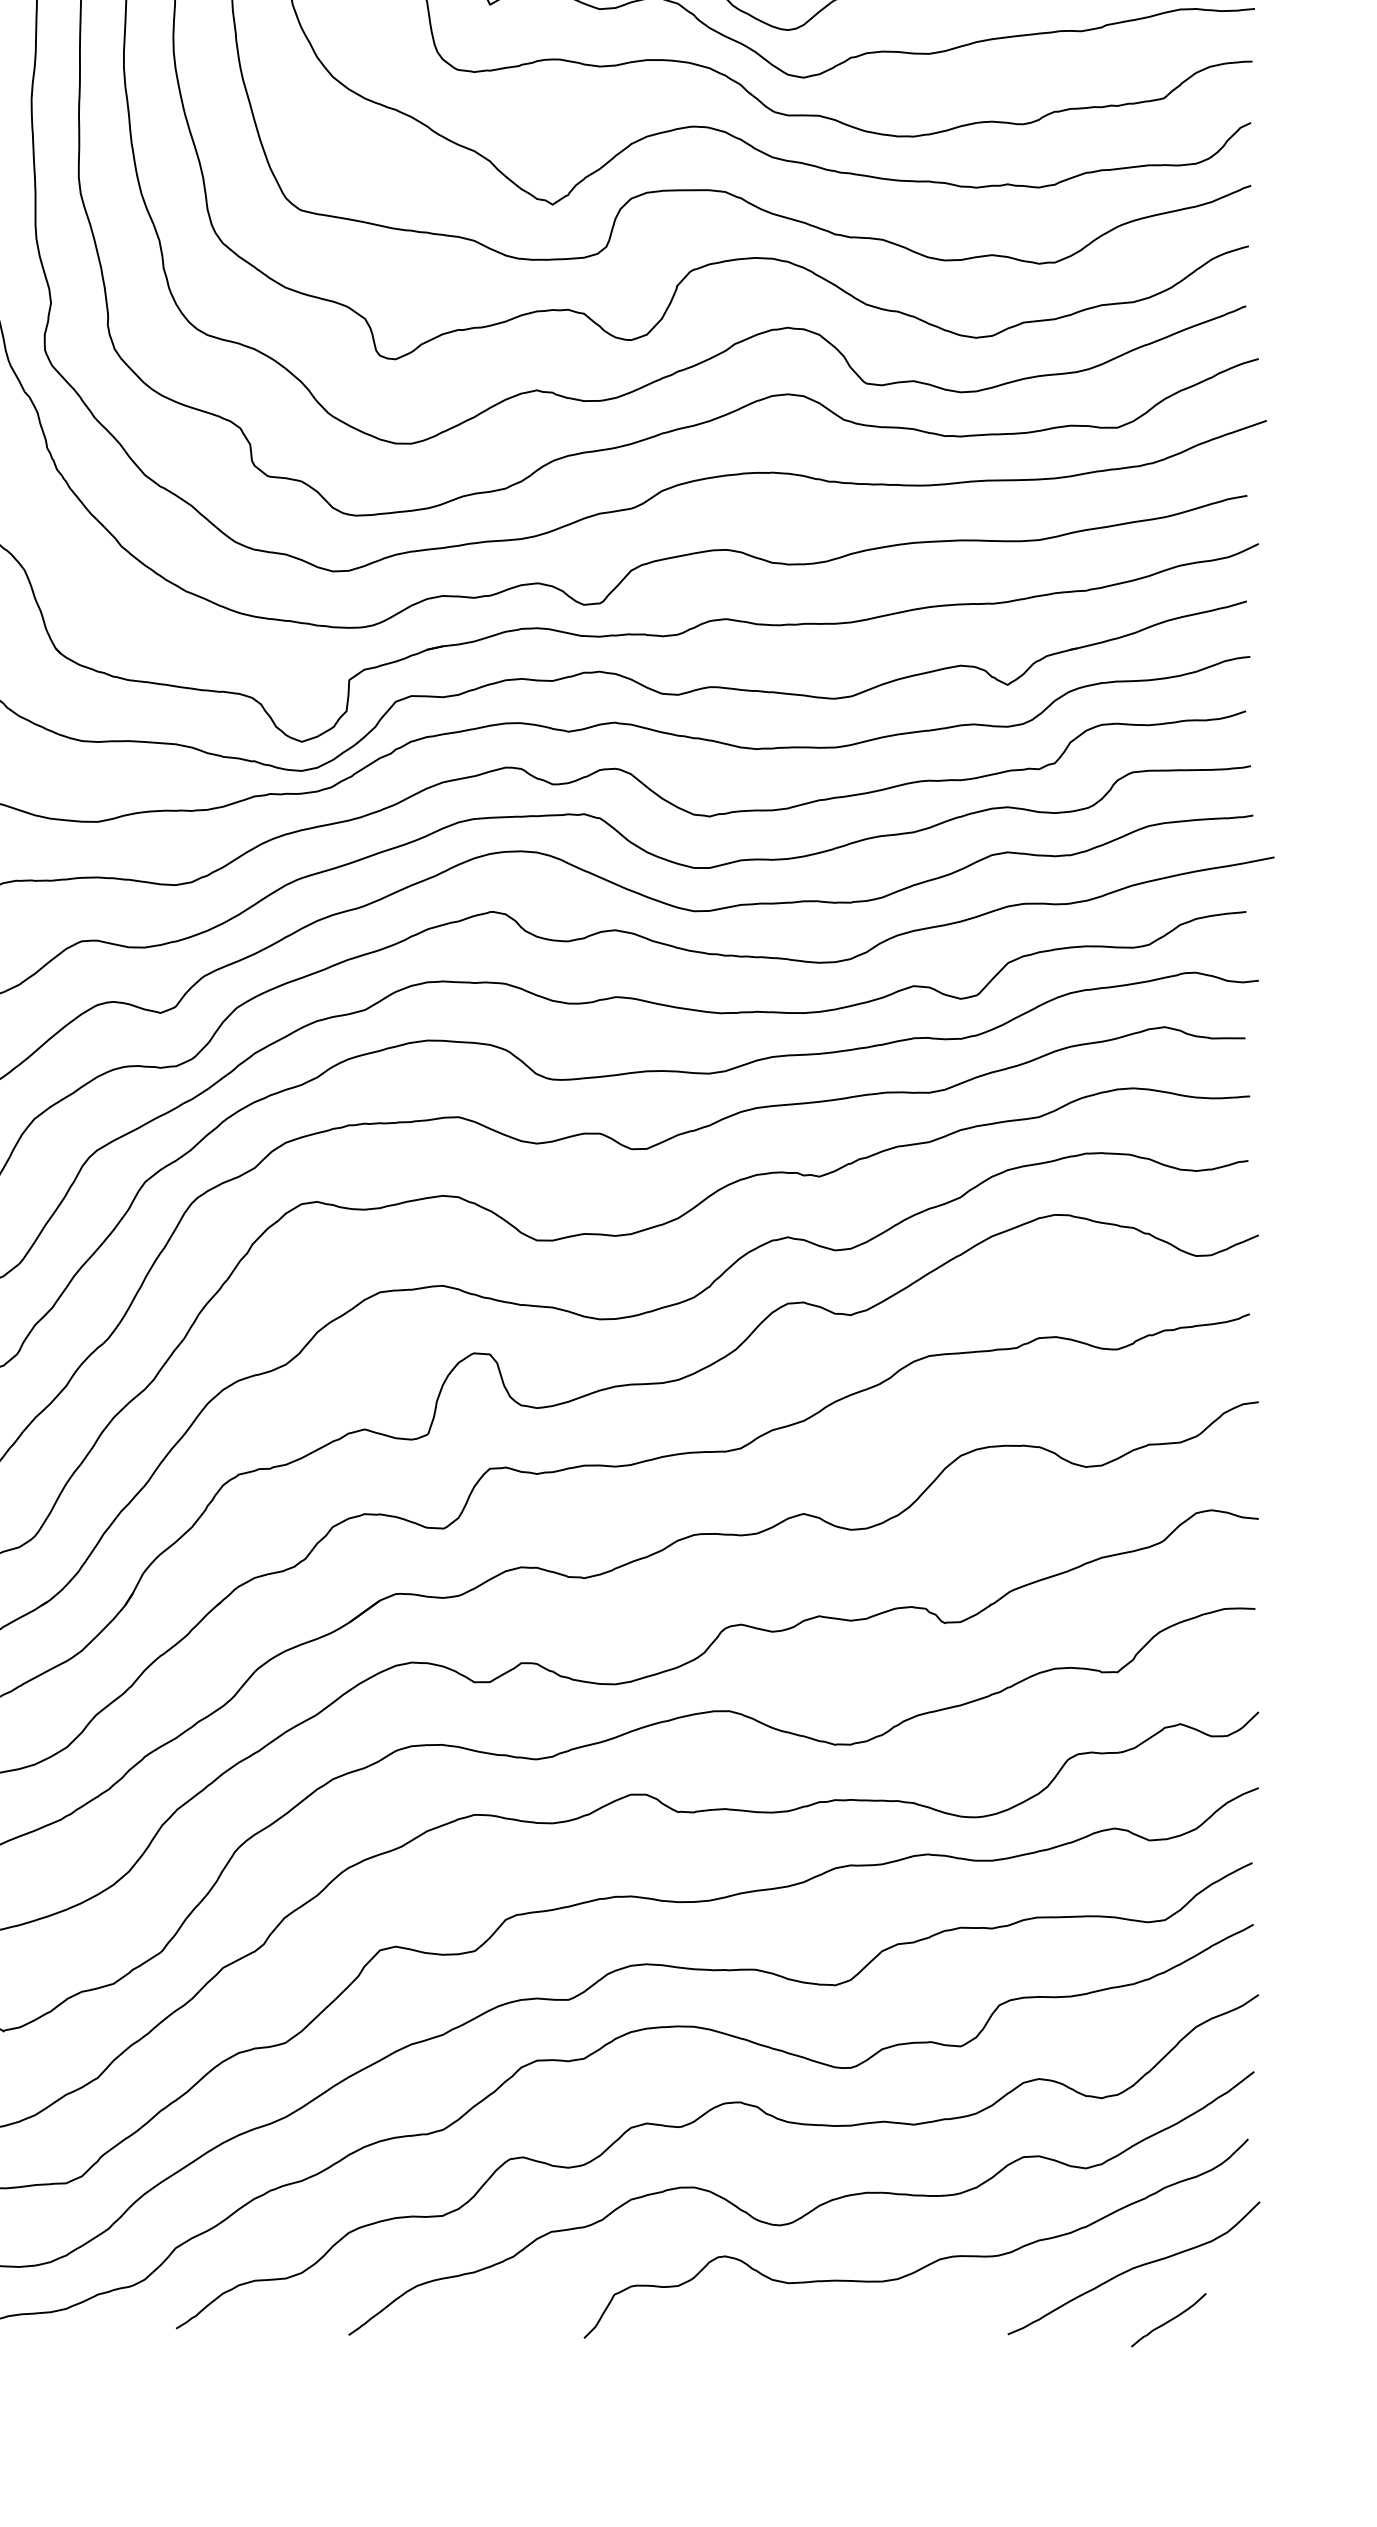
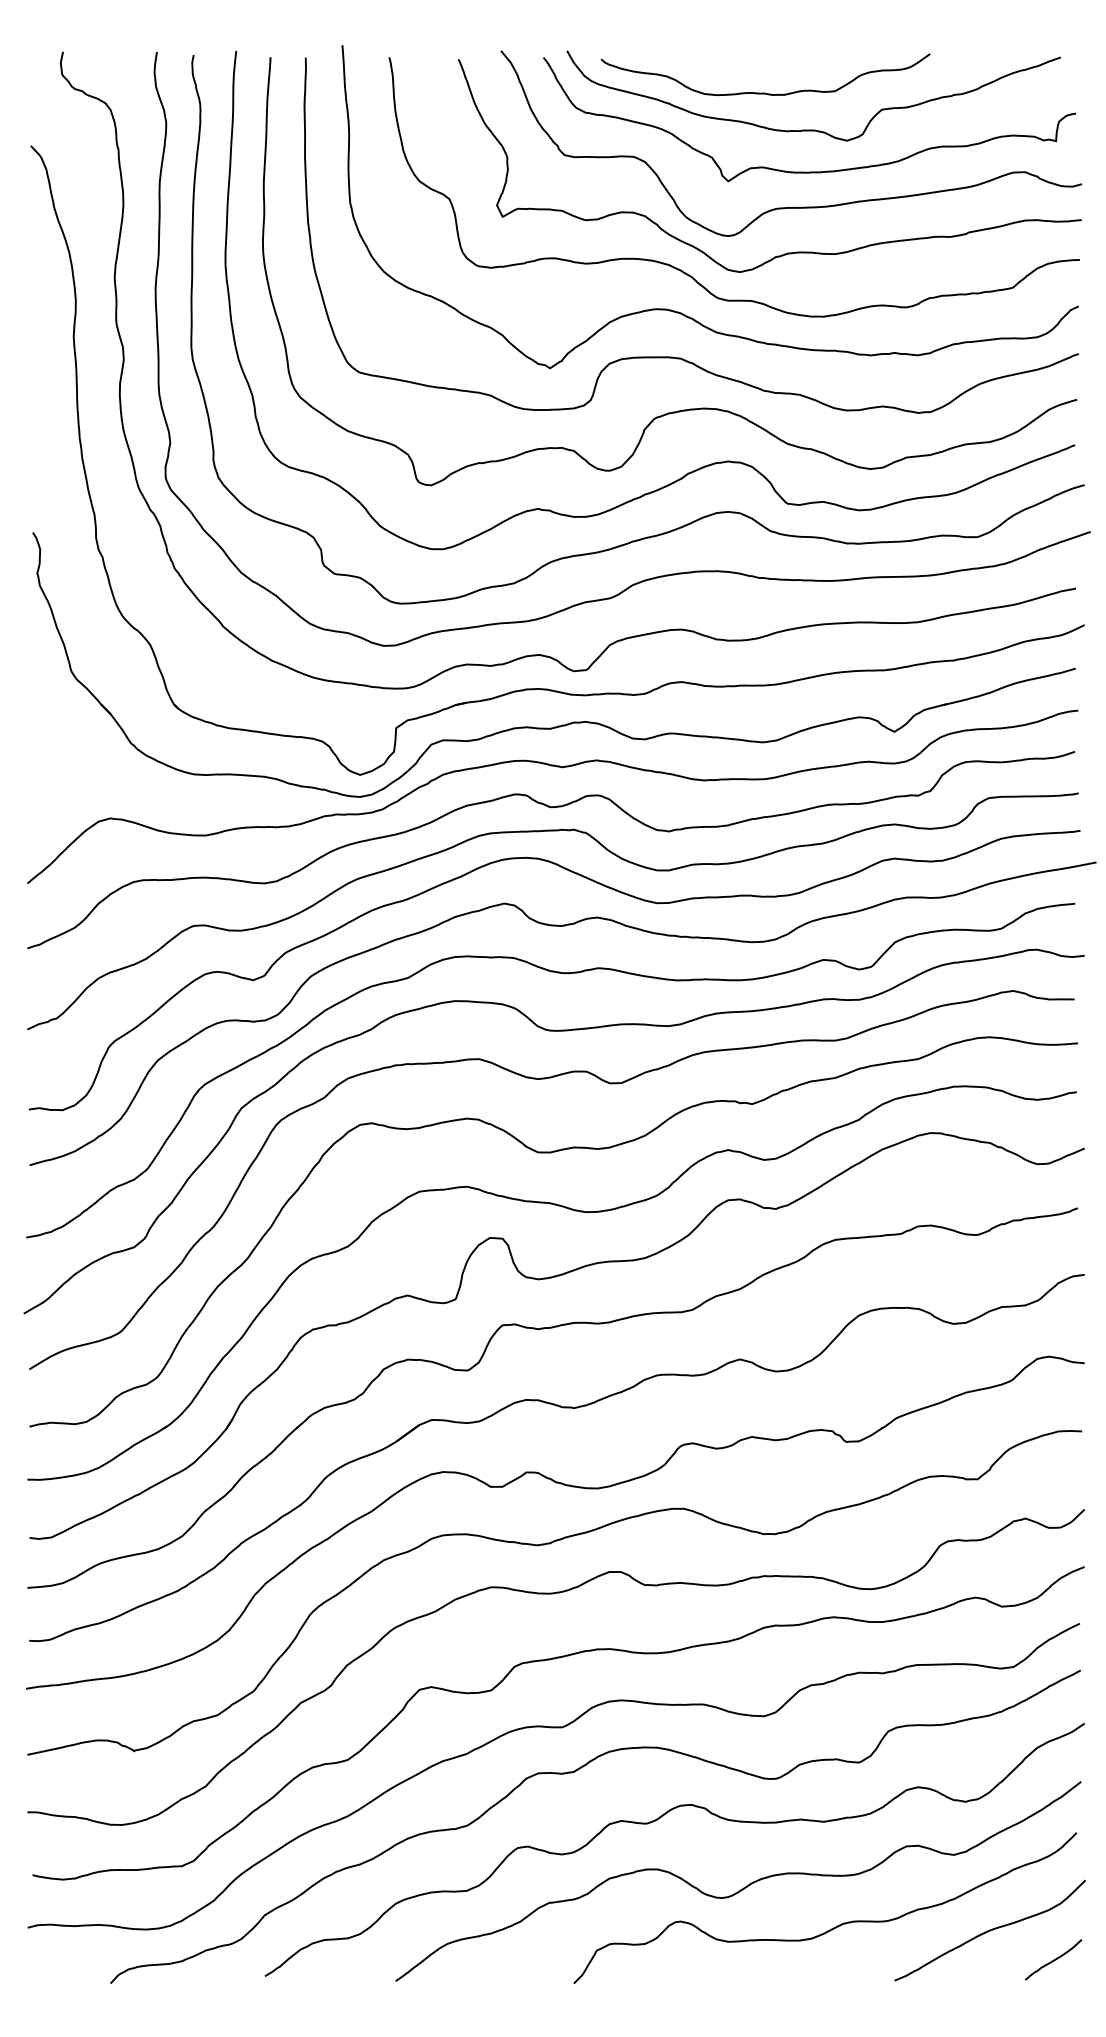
curve: (1168, 2319) -> (1053, 1959), moved

